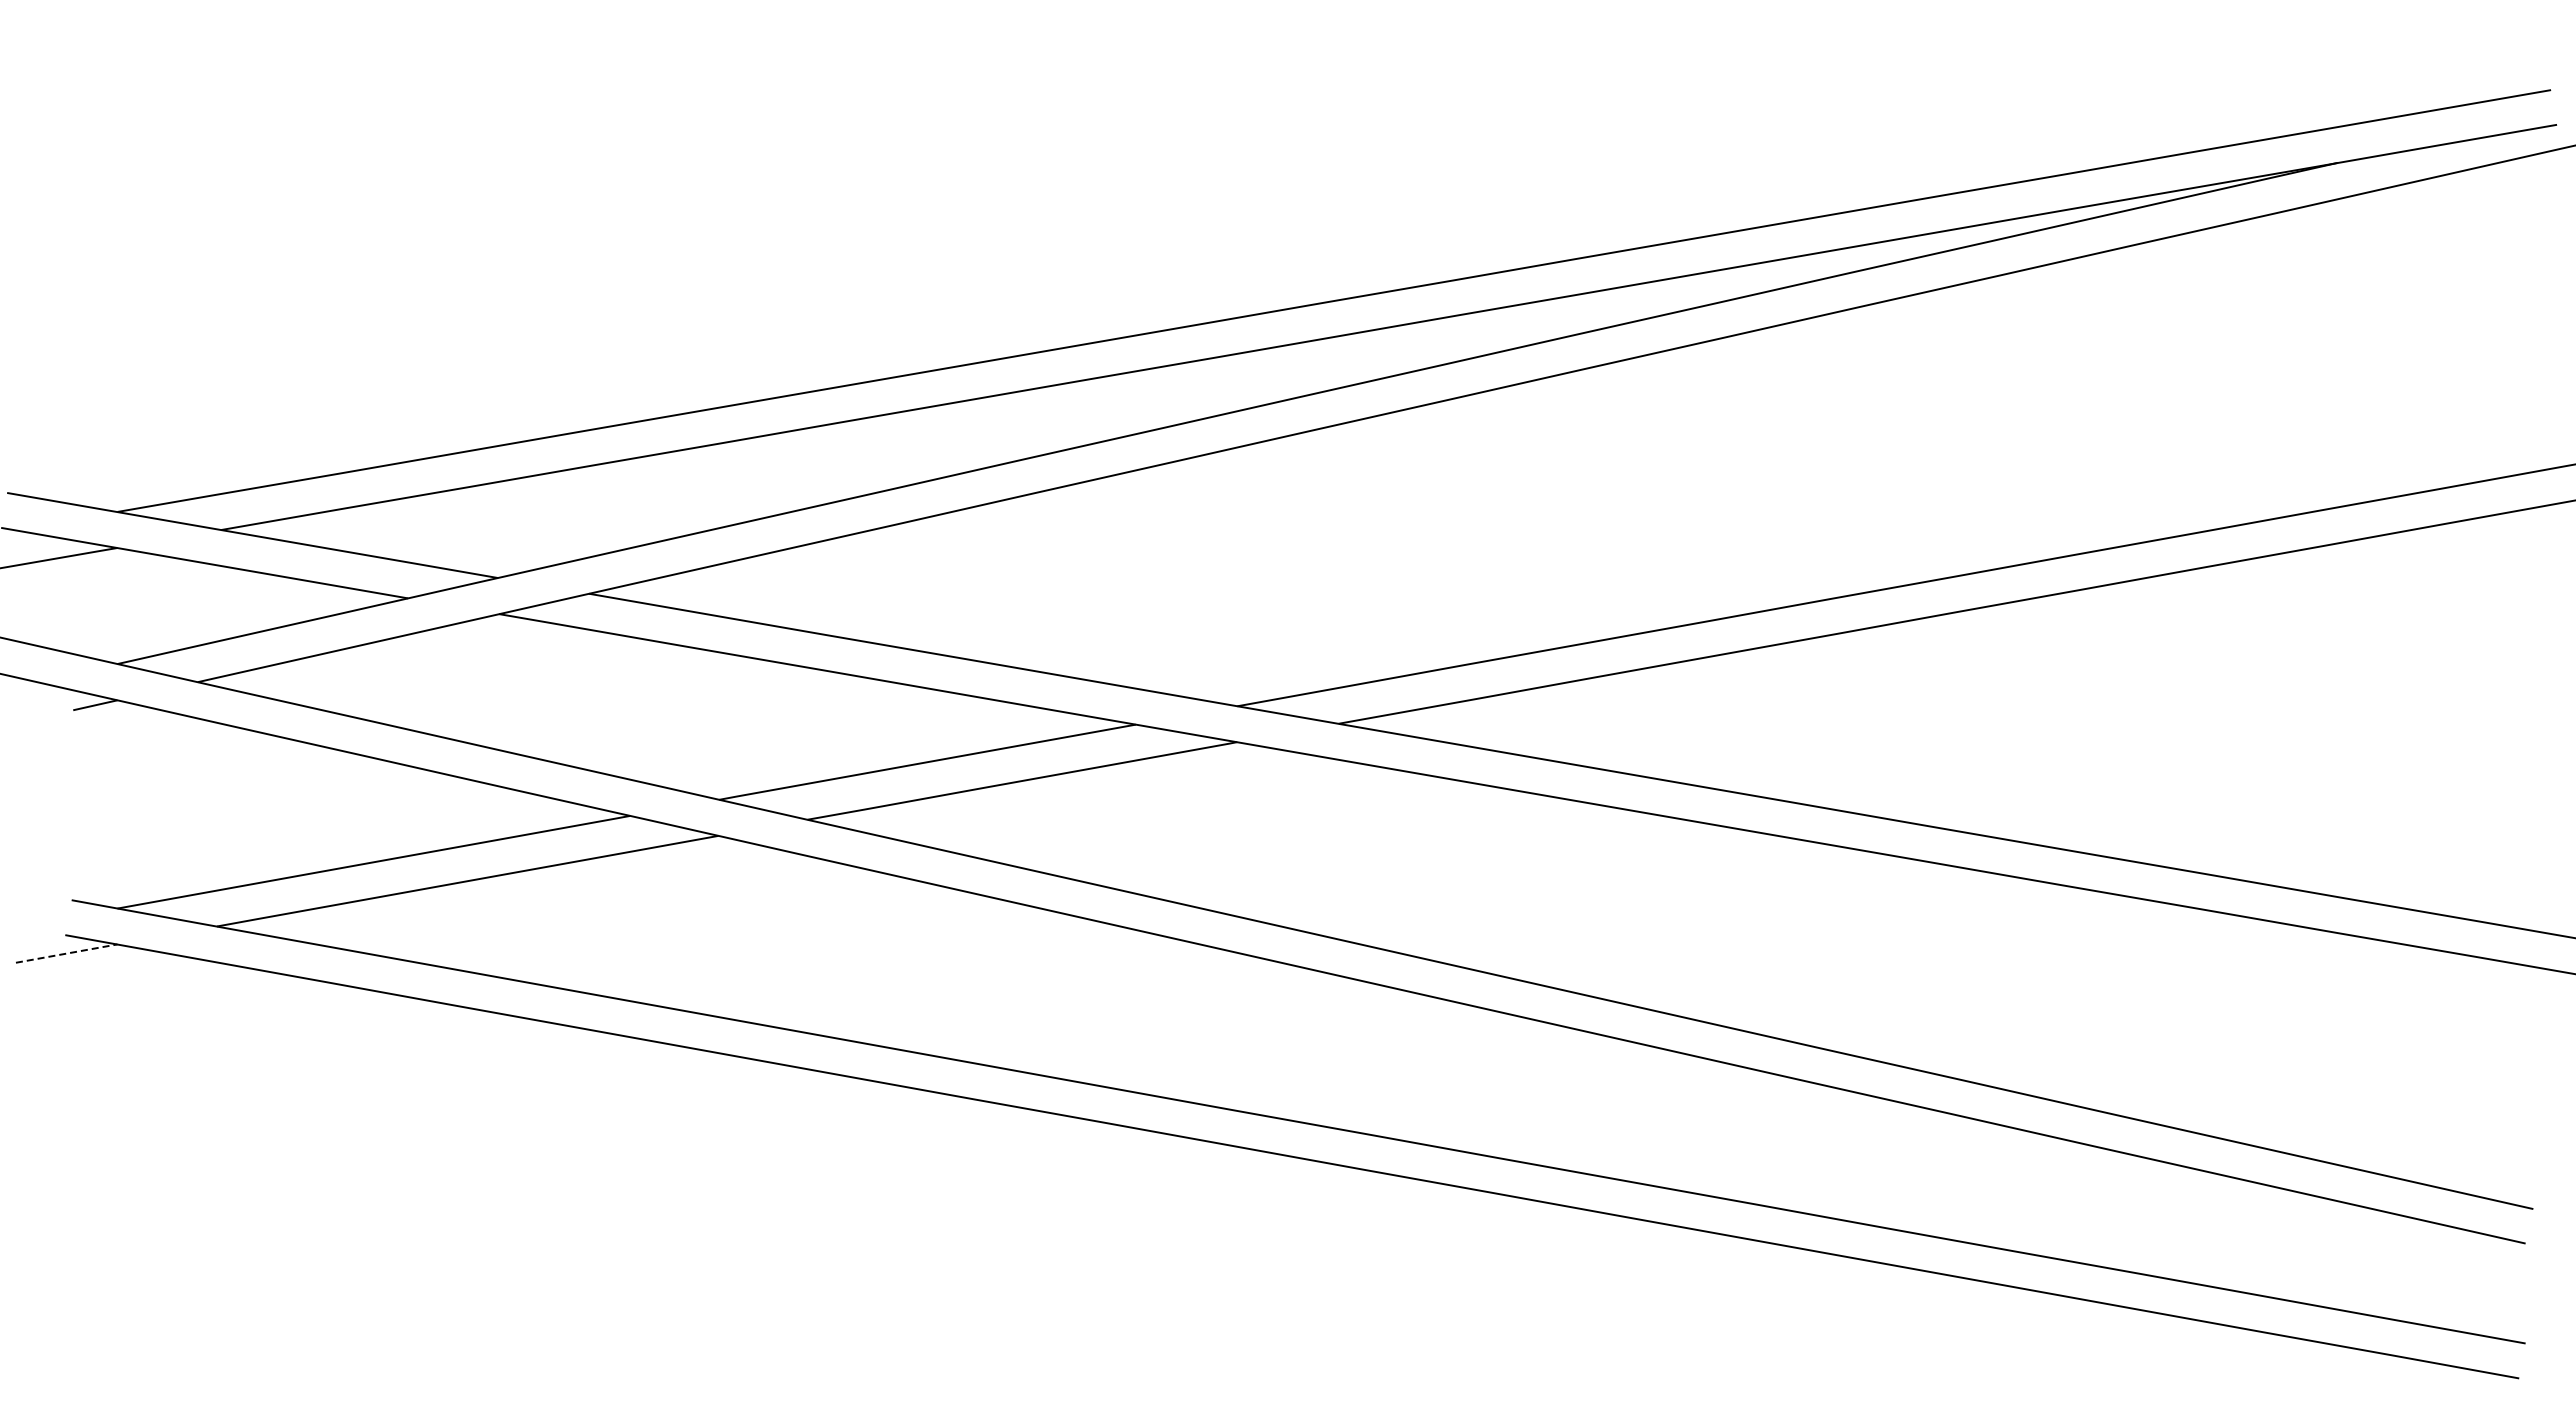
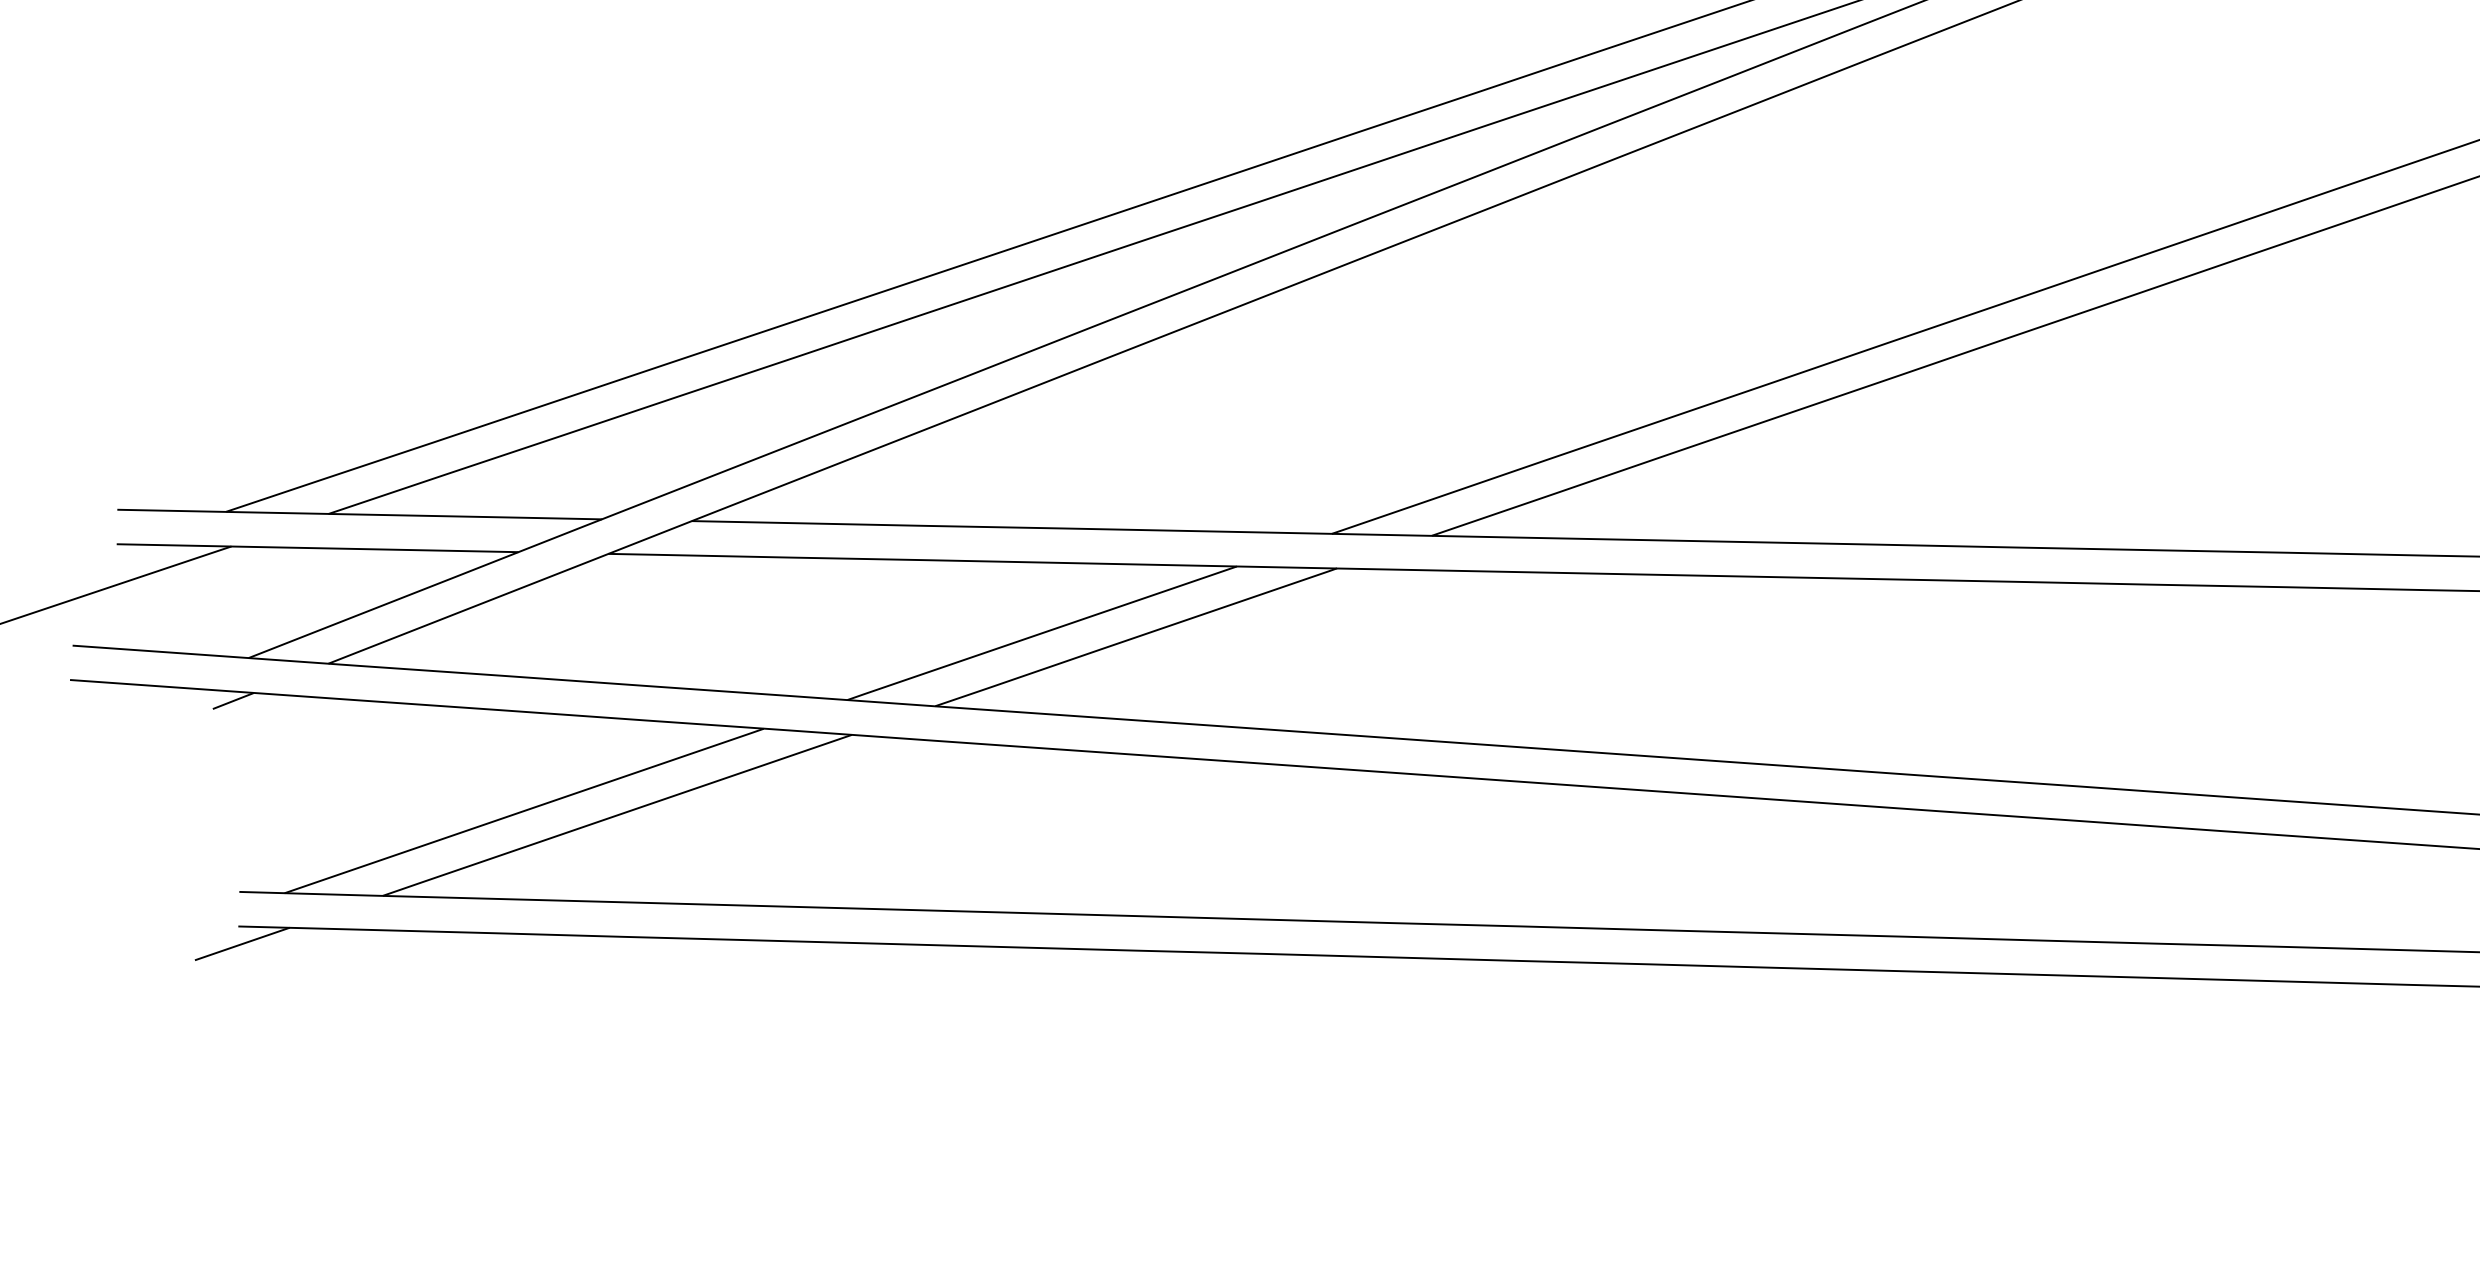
line: (66, 953) -> (242, 943), dashed -> solid

